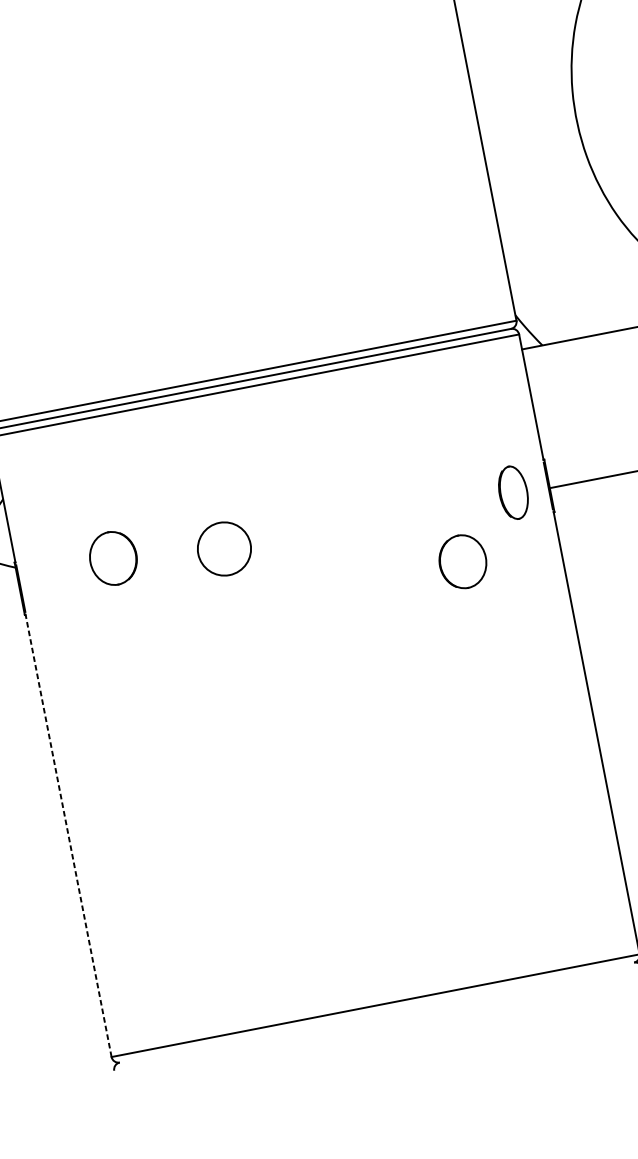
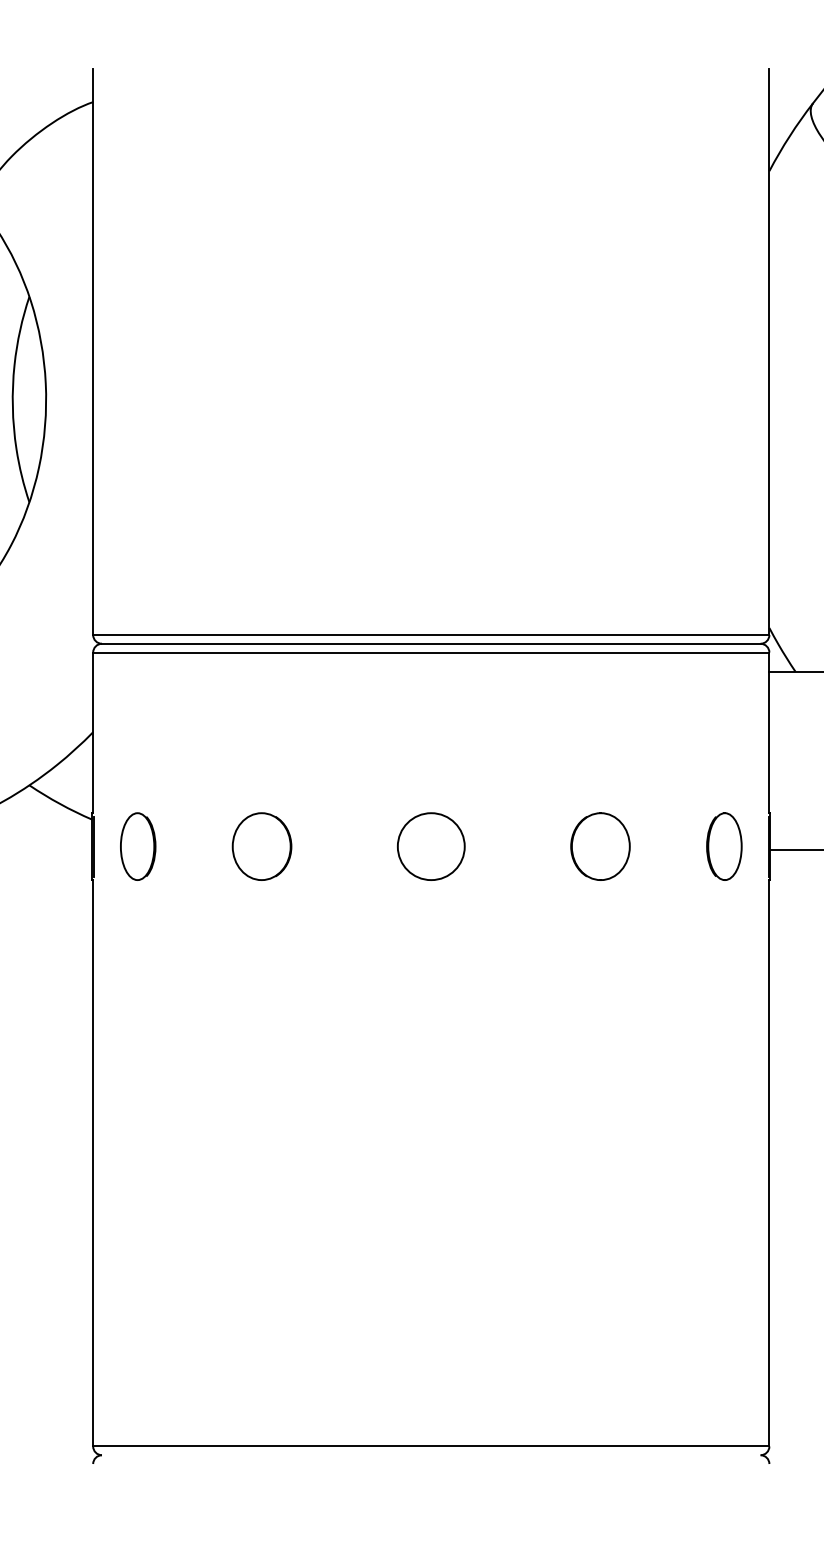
circle: (224, 548) -> (431, 846), moved
part: (112, 558) -> (261, 846), moved
part: (462, 561) -> (600, 846), moved
part: (55, 581) -> (138, 846), added
line: (68, 835) -> (93, 1162), dashed -> solid

